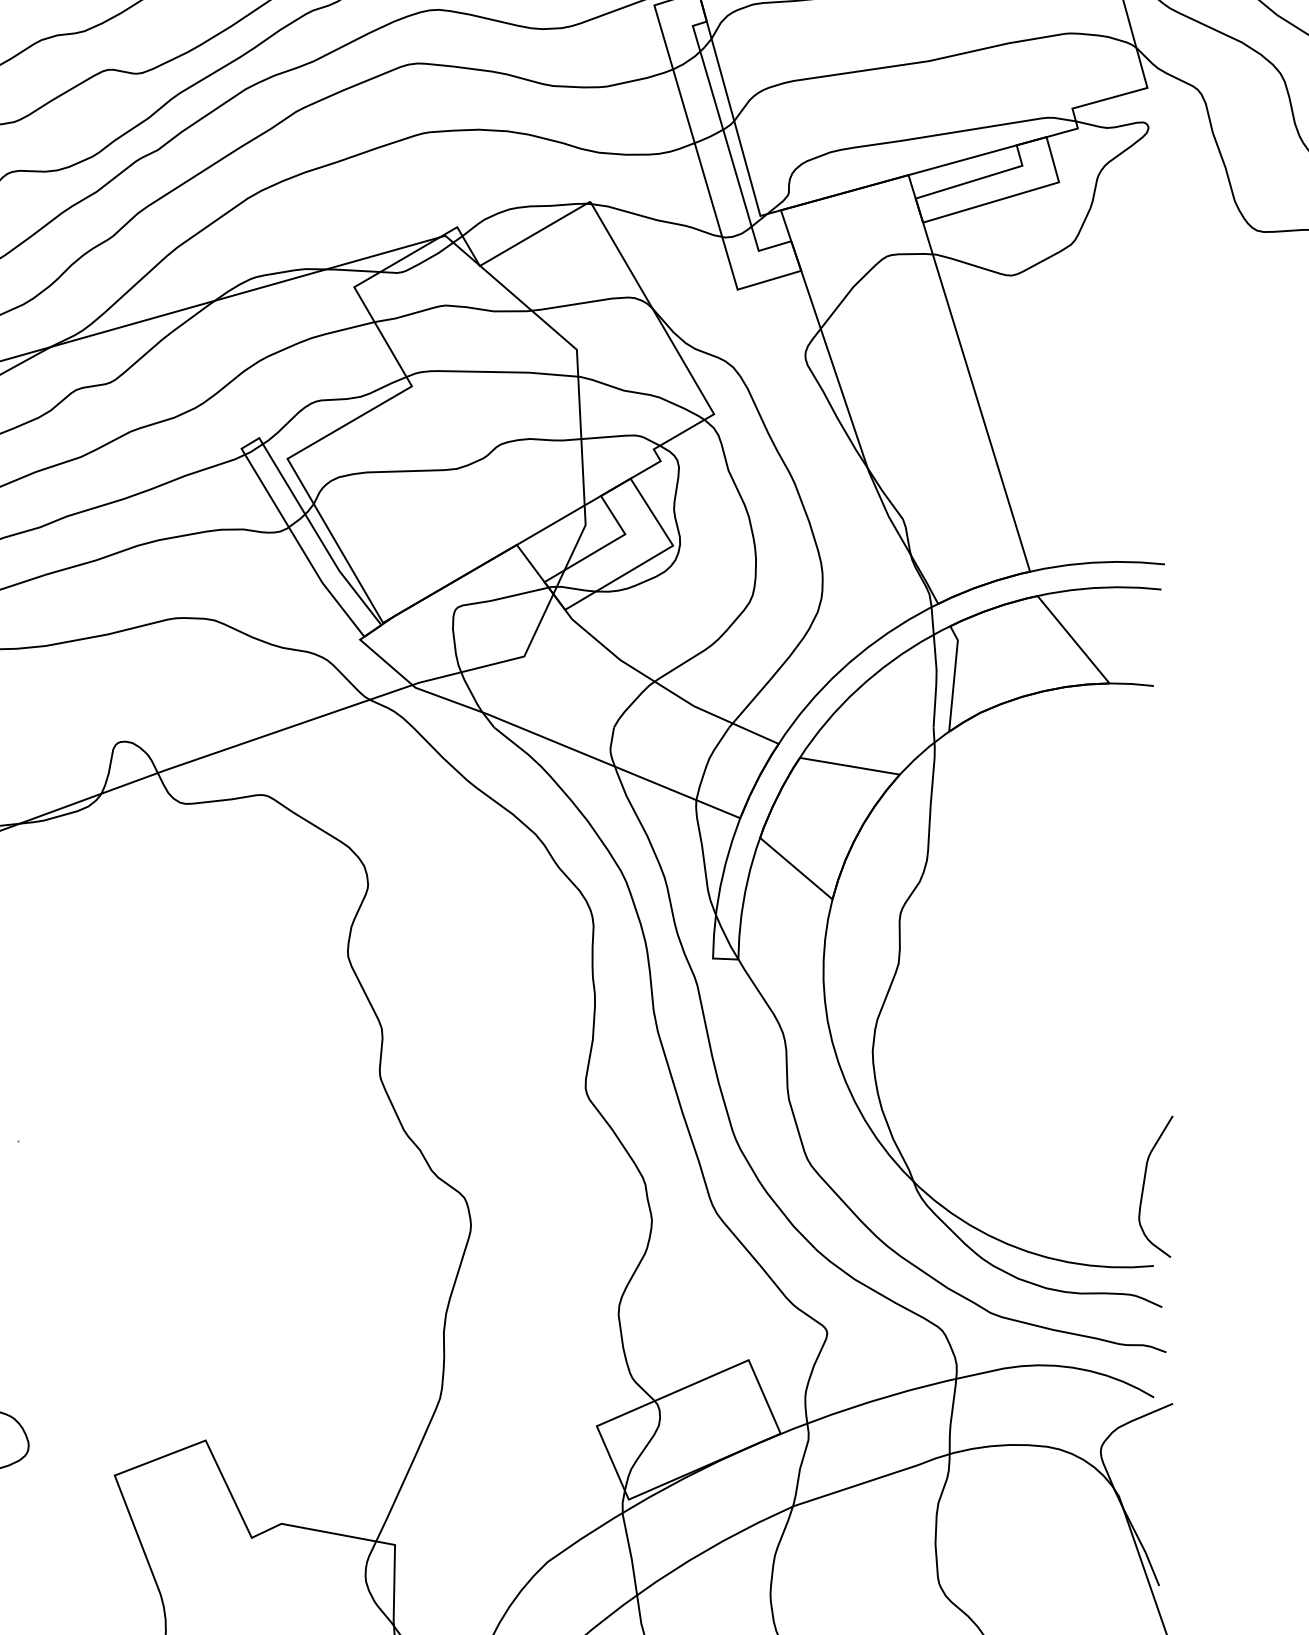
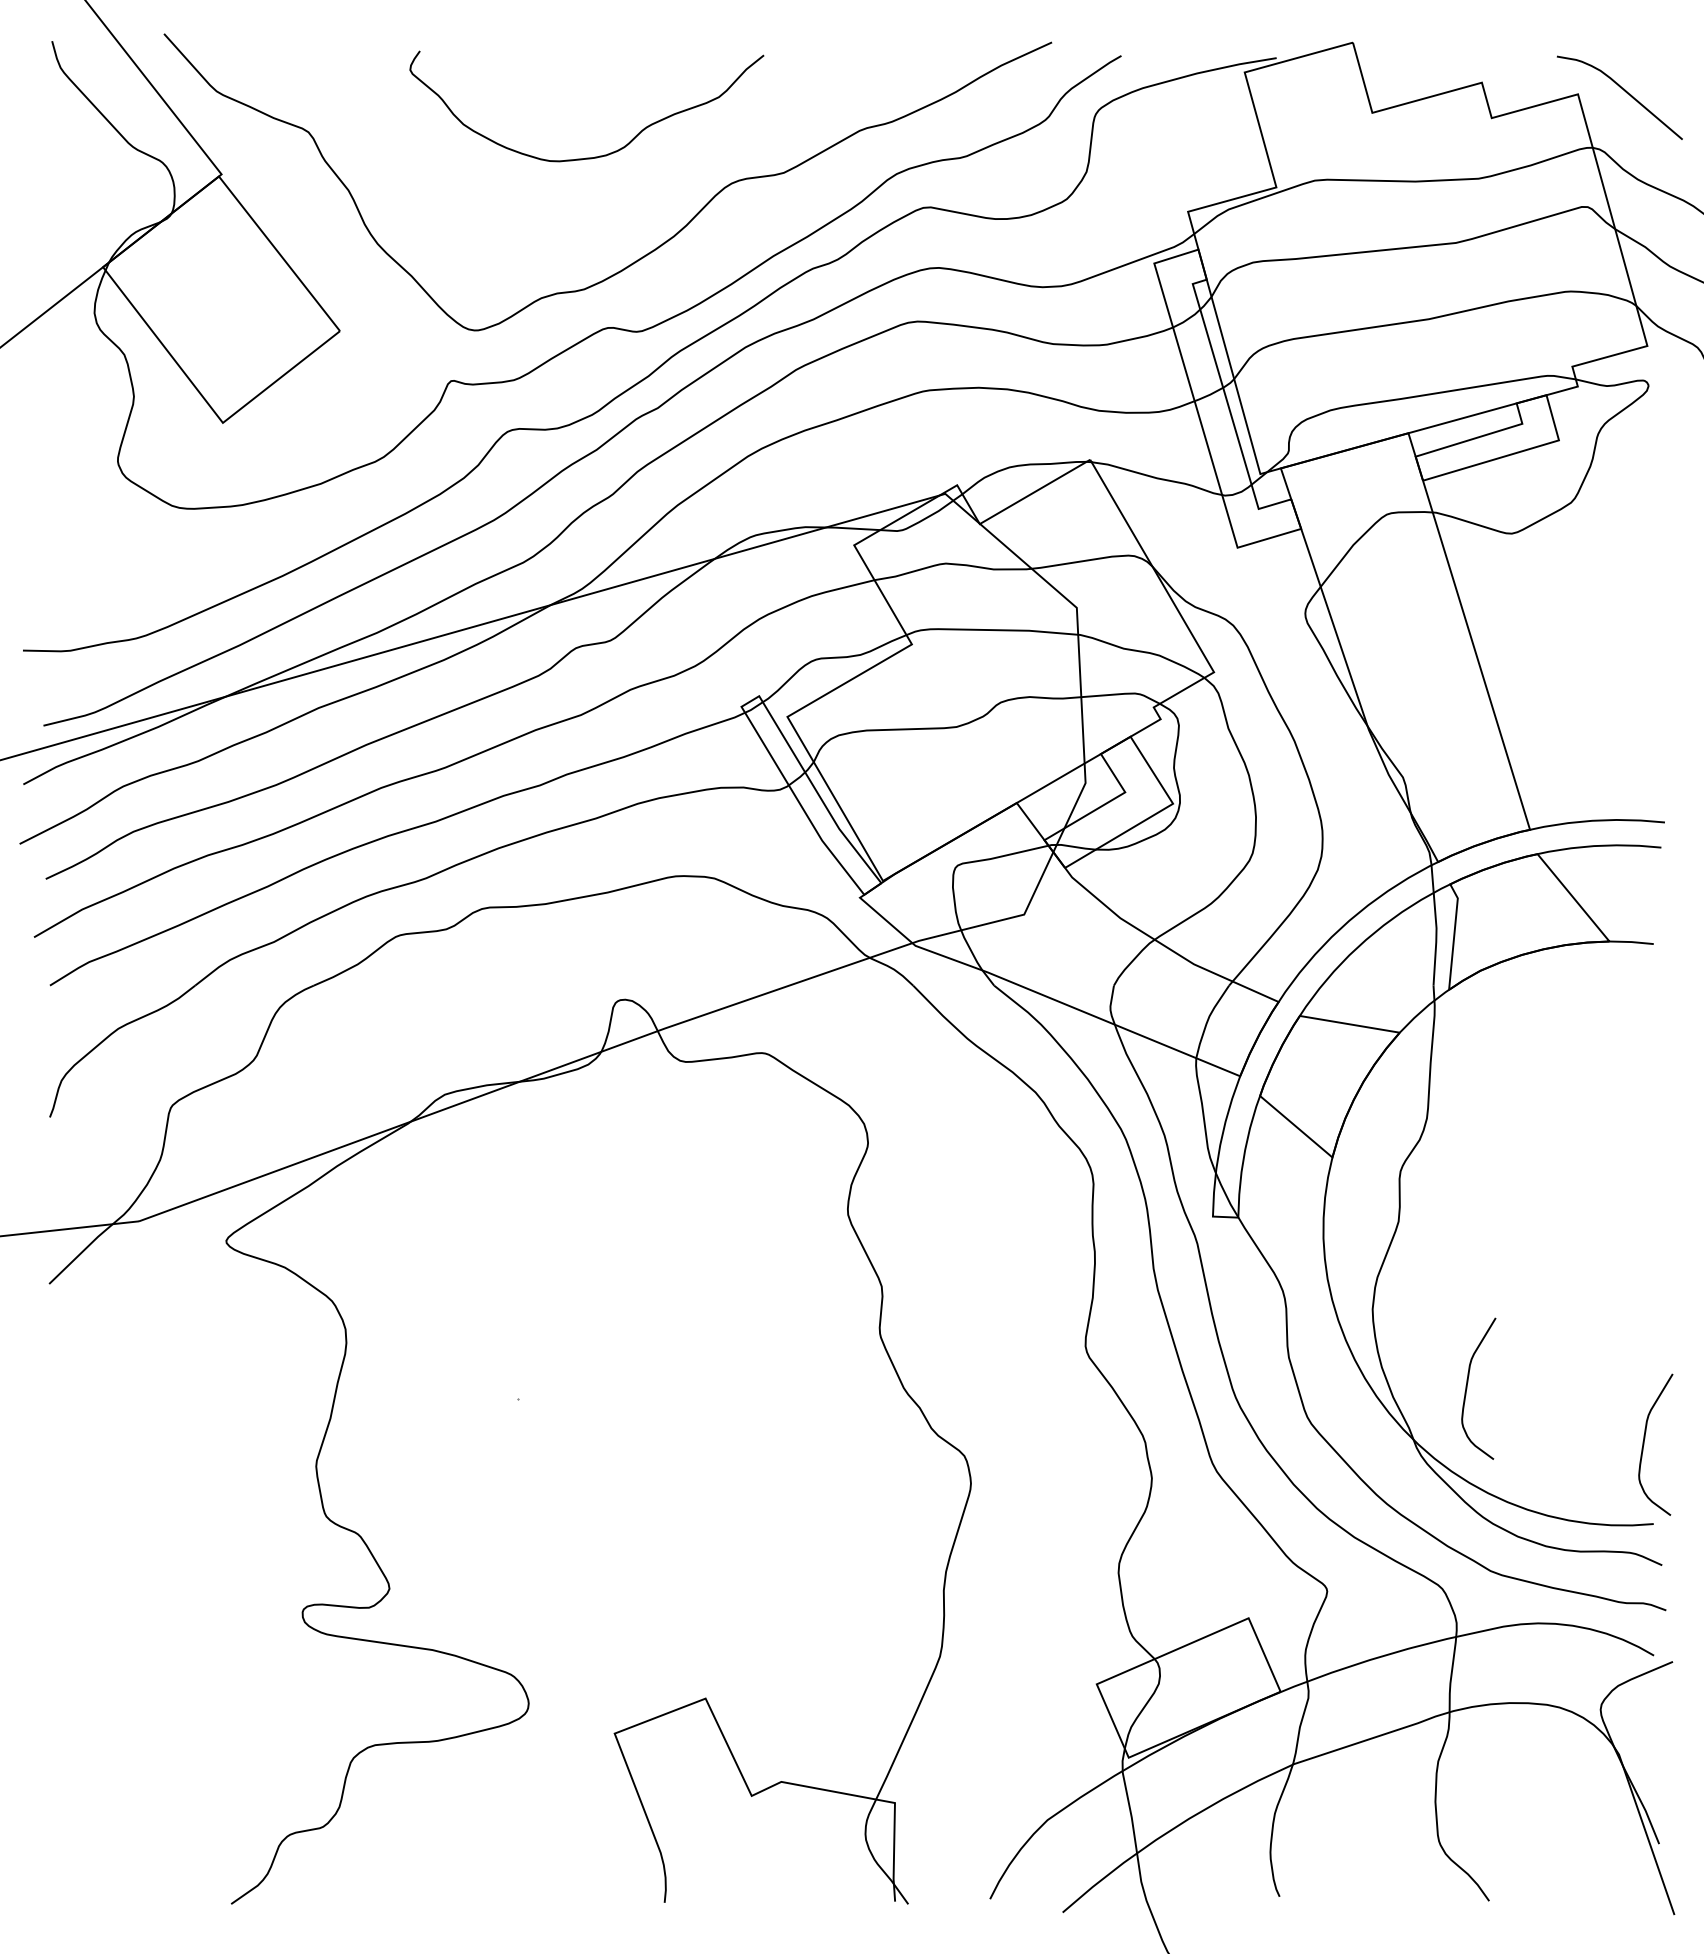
curve: (967, 1130) -> (1467, 1388), added

